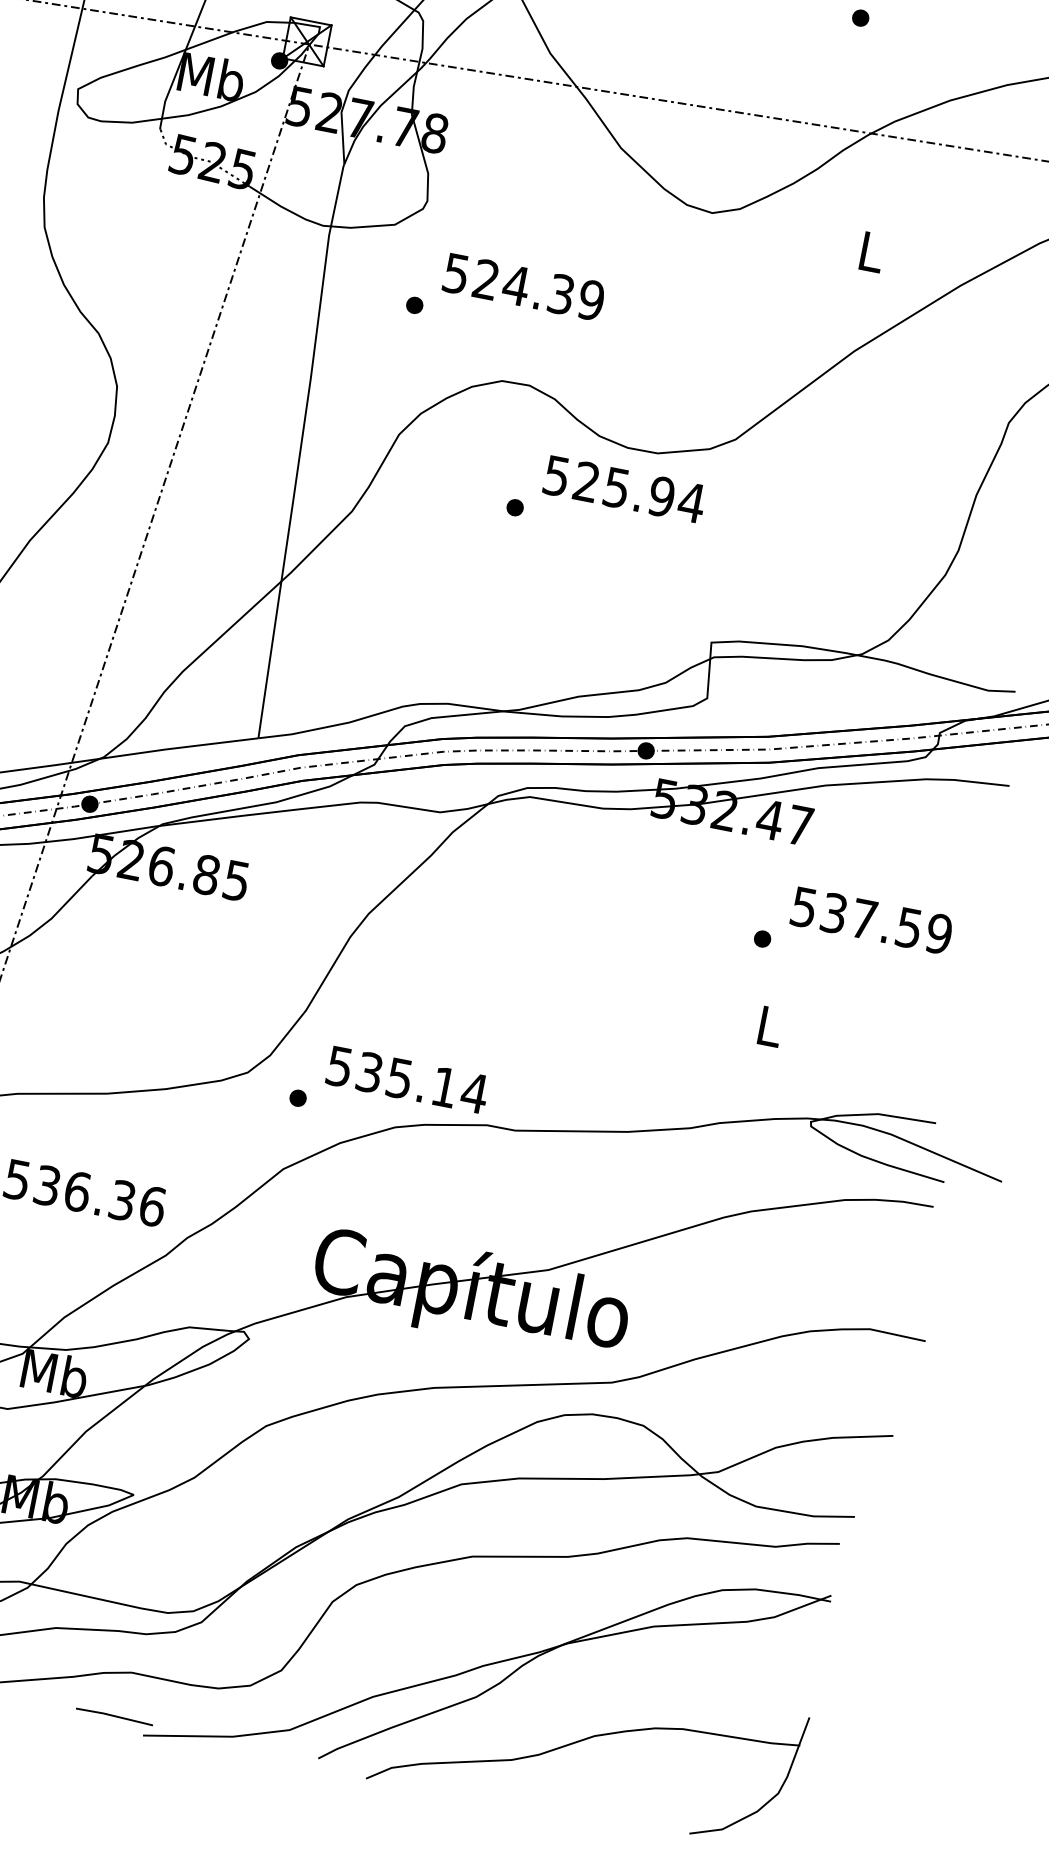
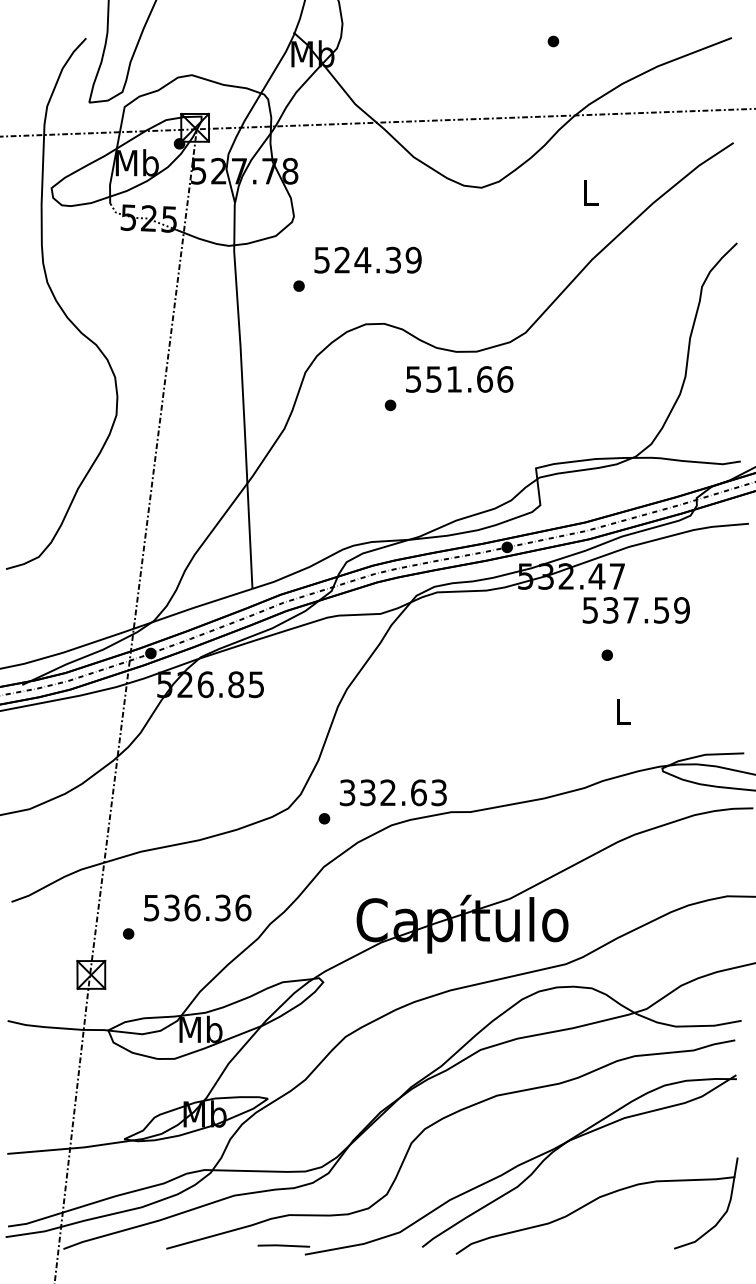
text: (639, 492) -> (469, 379), 525.94 -> 551.66
text: (870, 920) -> (635, 610), moved
text: (407, 1079) -> (393, 792), 535.14 -> 332.63

